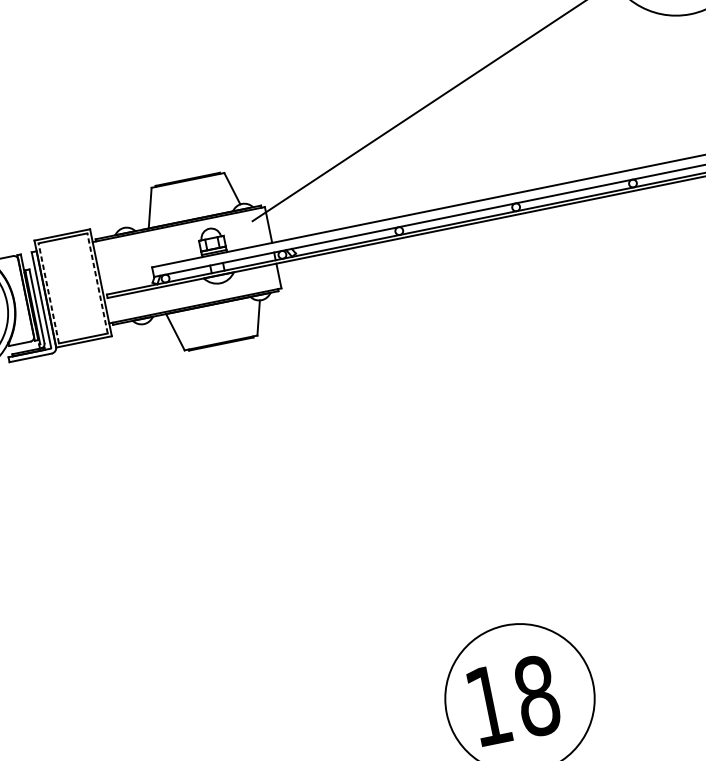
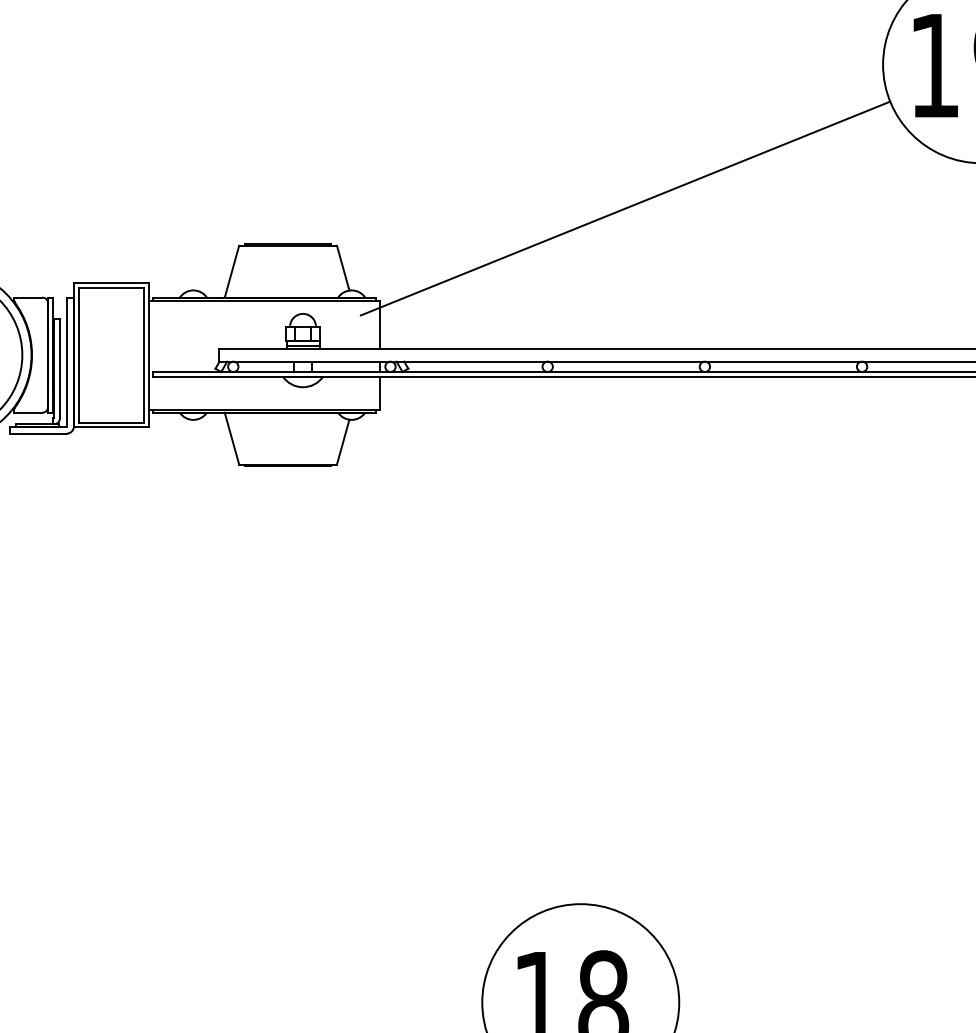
line: (97, 282) -> (144, 354), dashed -> solid
line: (48, 292) -> (78, 354), dashed -> solid

